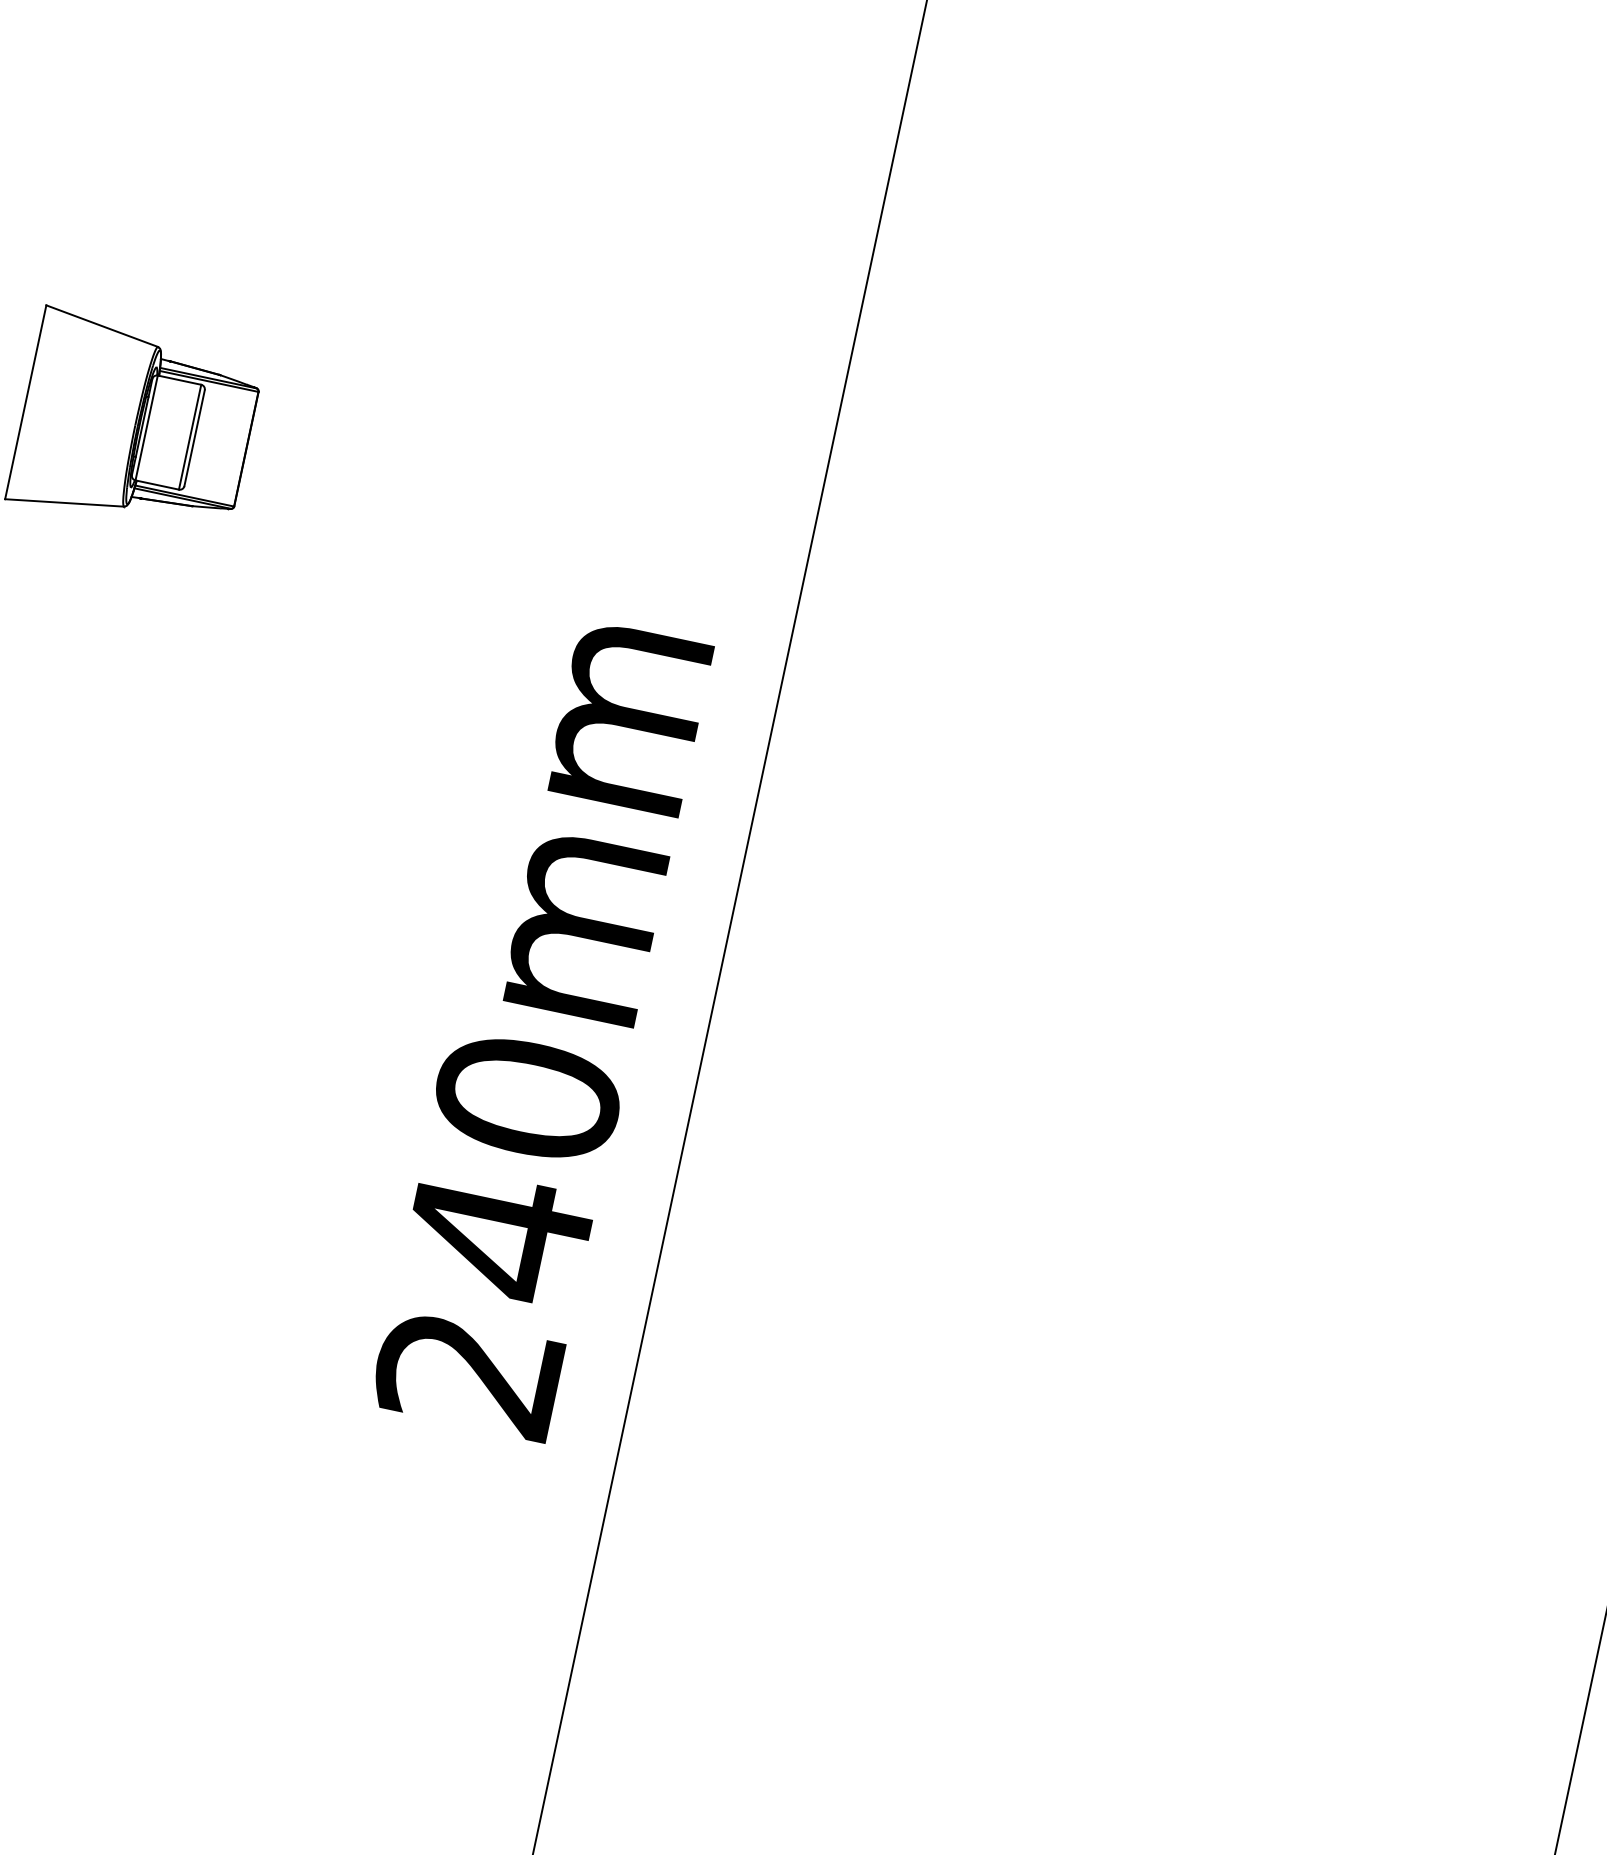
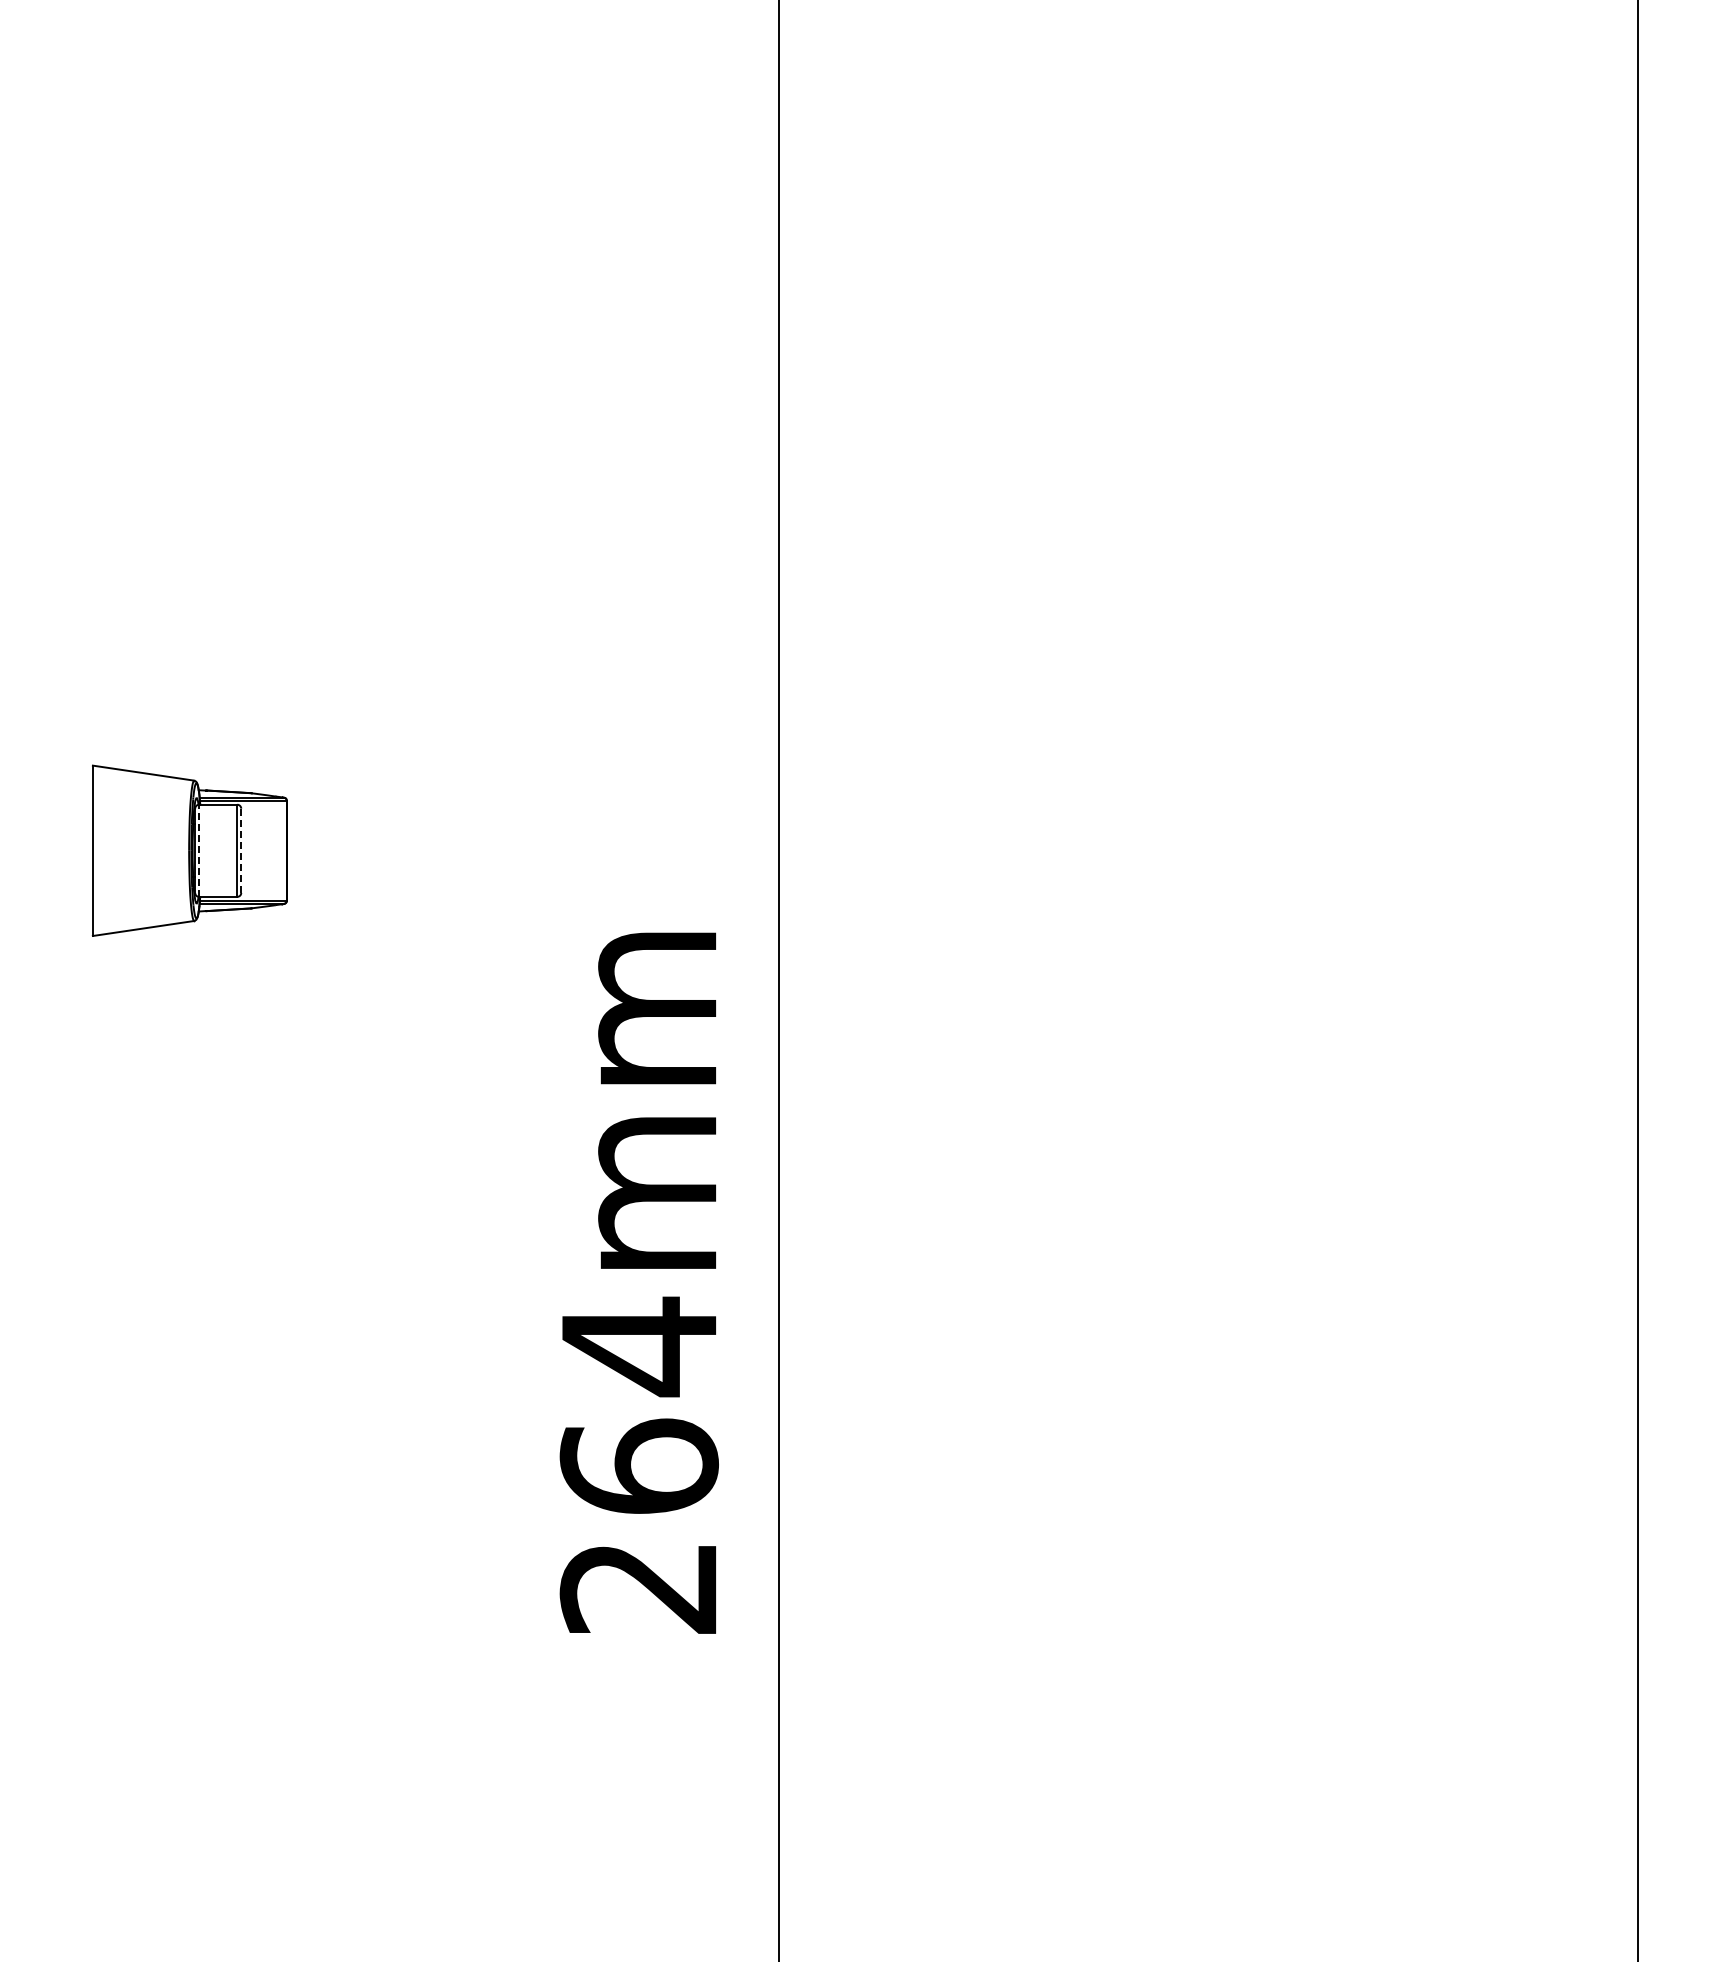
line: (147, 427) -> (199, 850), solid -> dashed
line: (194, 439) -> (241, 851), solid -> dashed
text: (512, 1166) -> (638, 1406), 240mm -> 264mm

